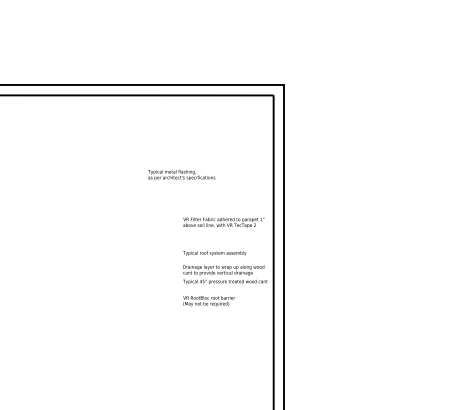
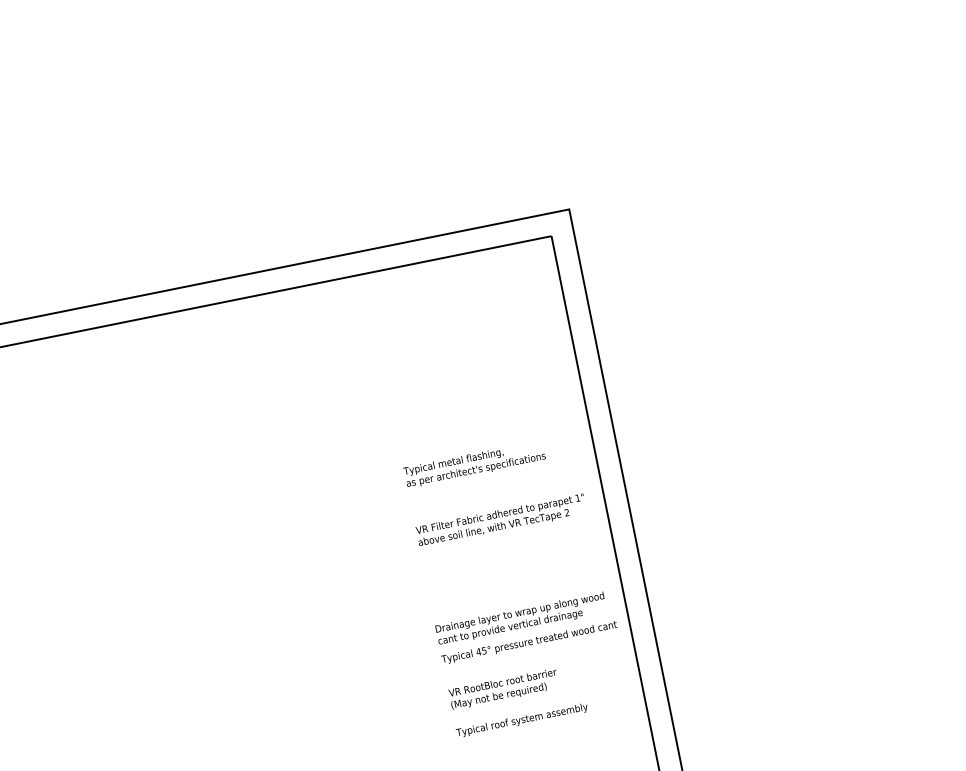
text: (181, 175) -> (474, 465), moved
text: (214, 253) -> (521, 720), moved

